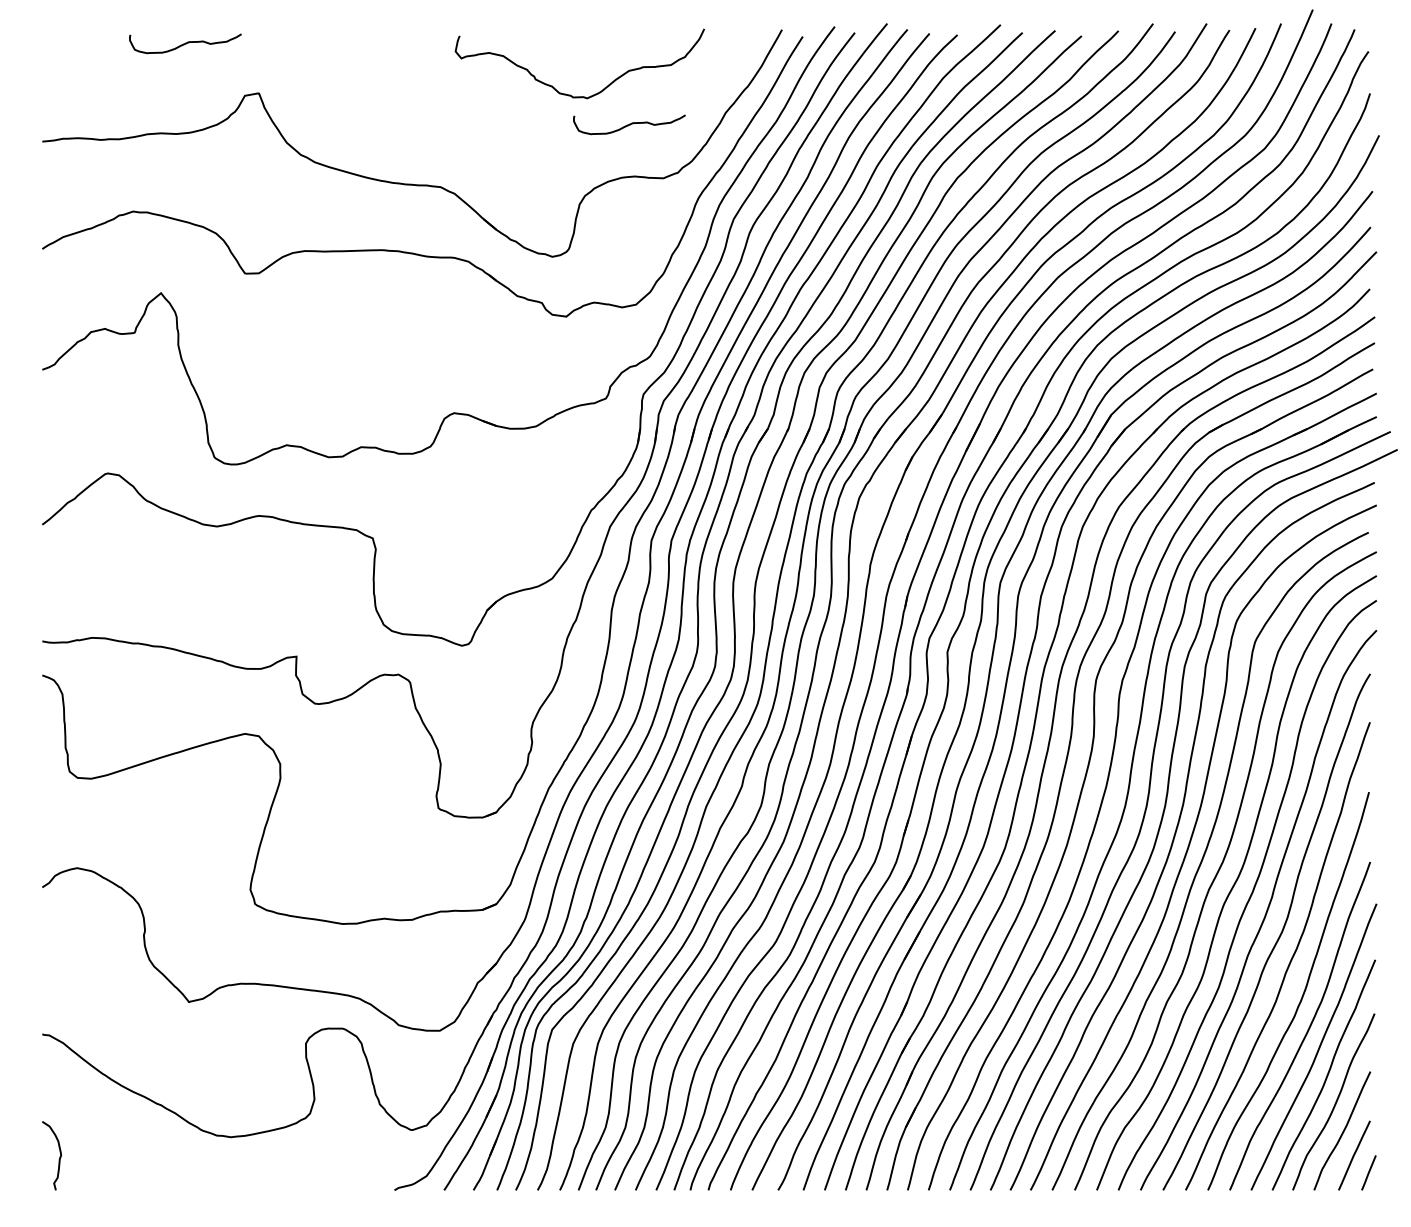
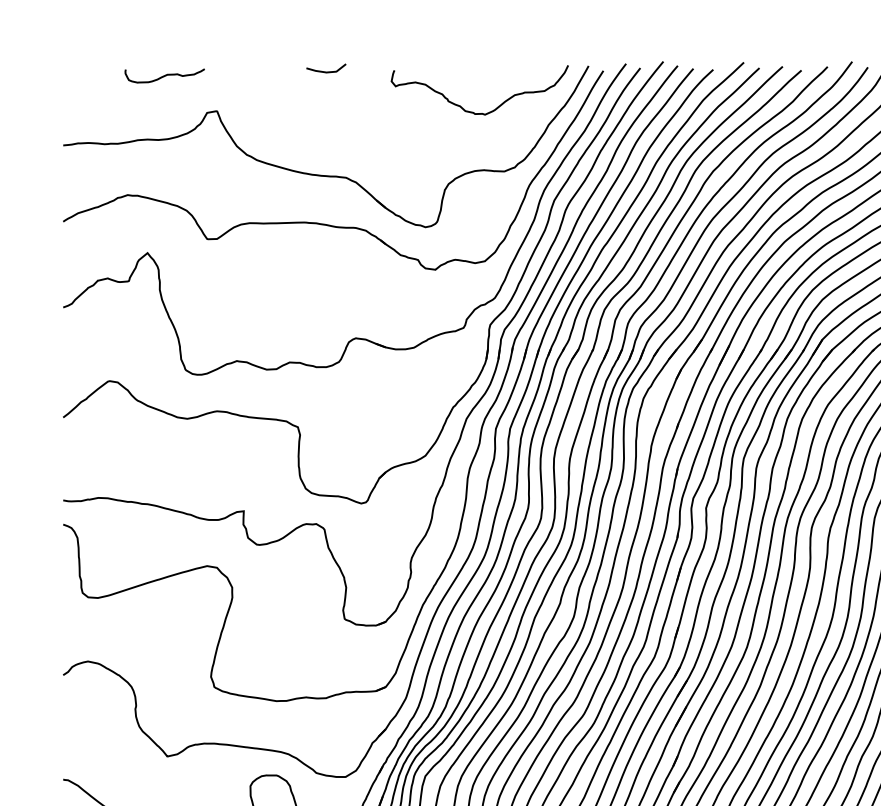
curve: (411, 37) -> (325, 71), added
curve: (570, 94) -> (473, 111), moved
curve: (629, 124) -> (480, 133), removed

